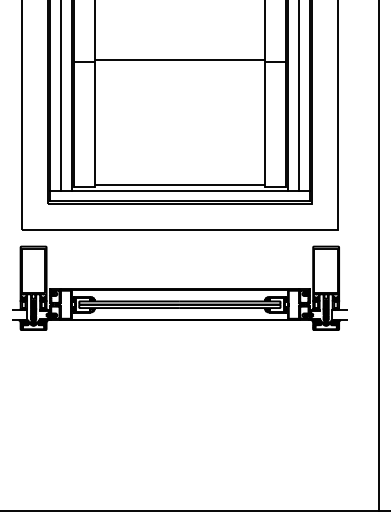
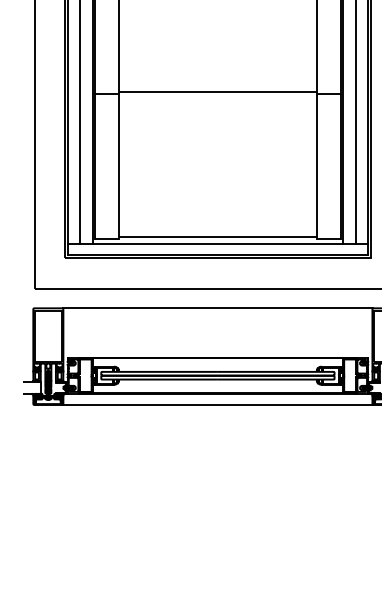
line: (179, 246) -> (217, 308), added
line: (179, 329) -> (217, 404), added

